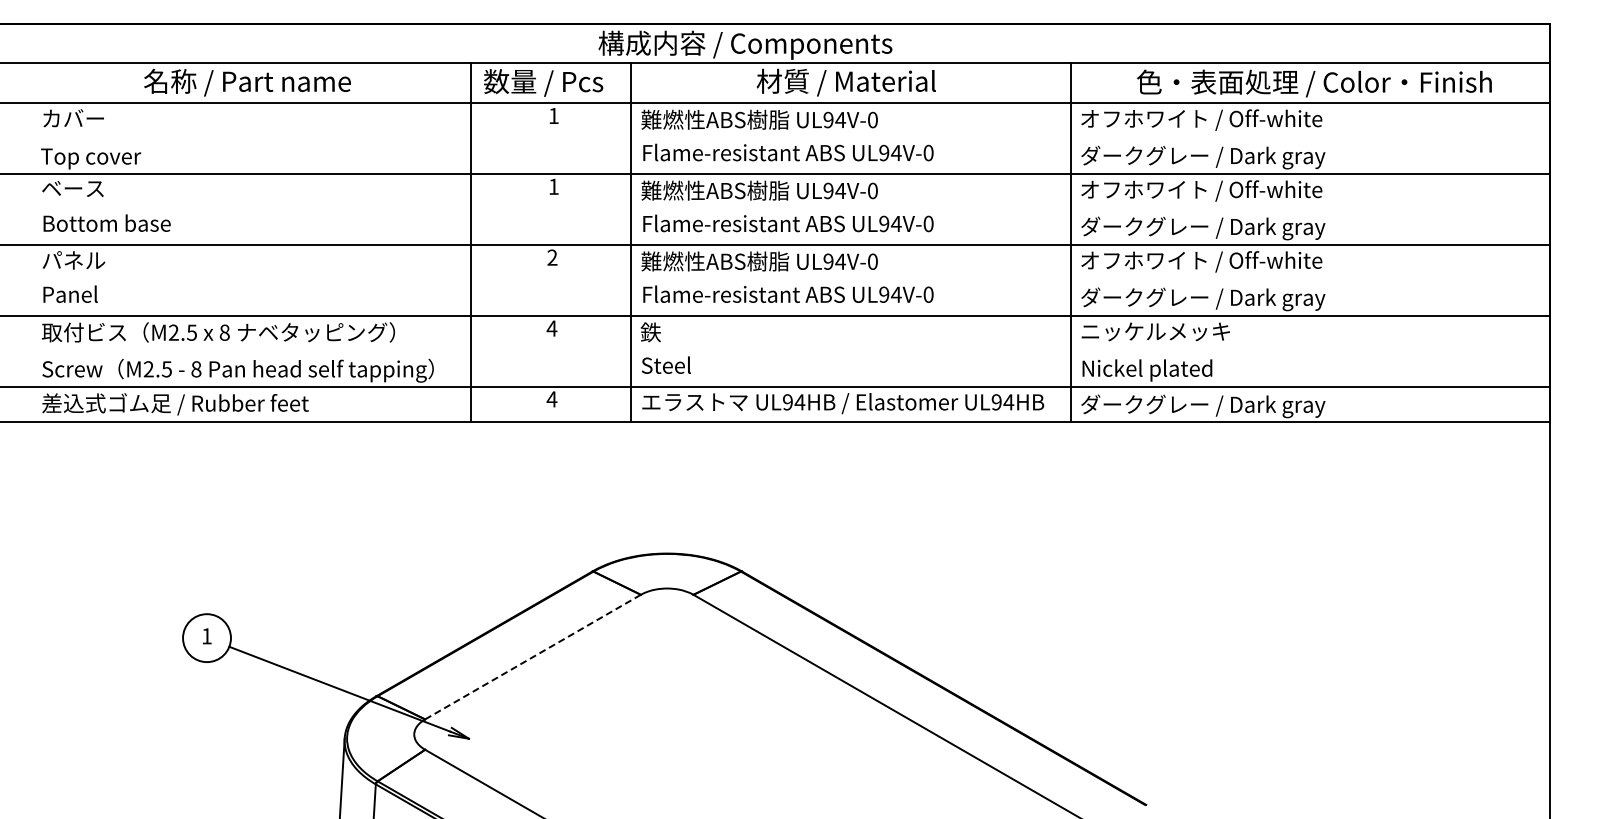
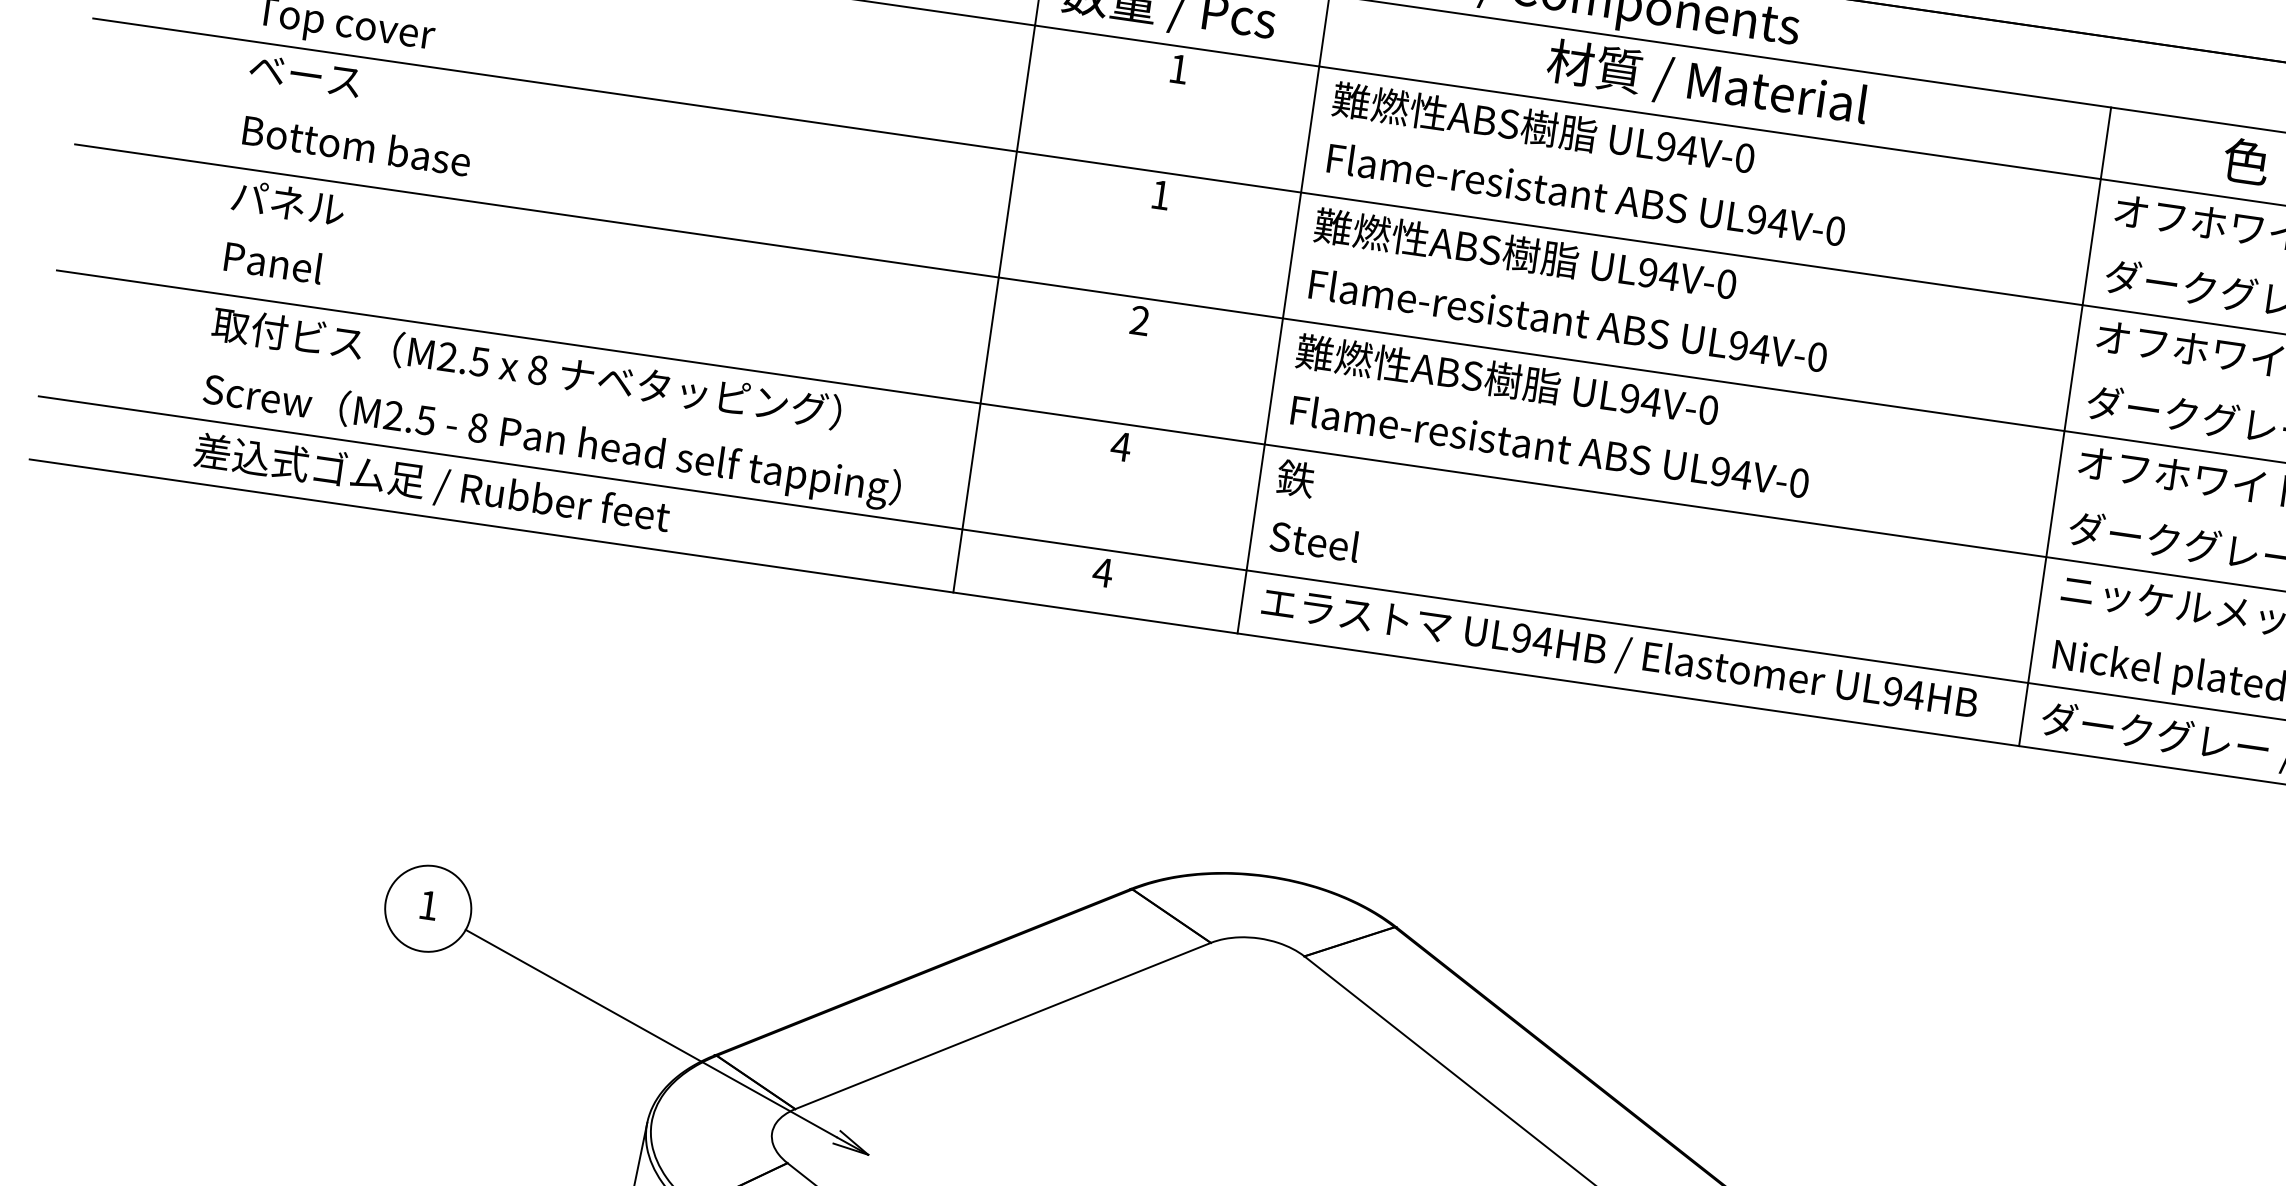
line: (533, 657) -> (1003, 1026), dashed -> solid

